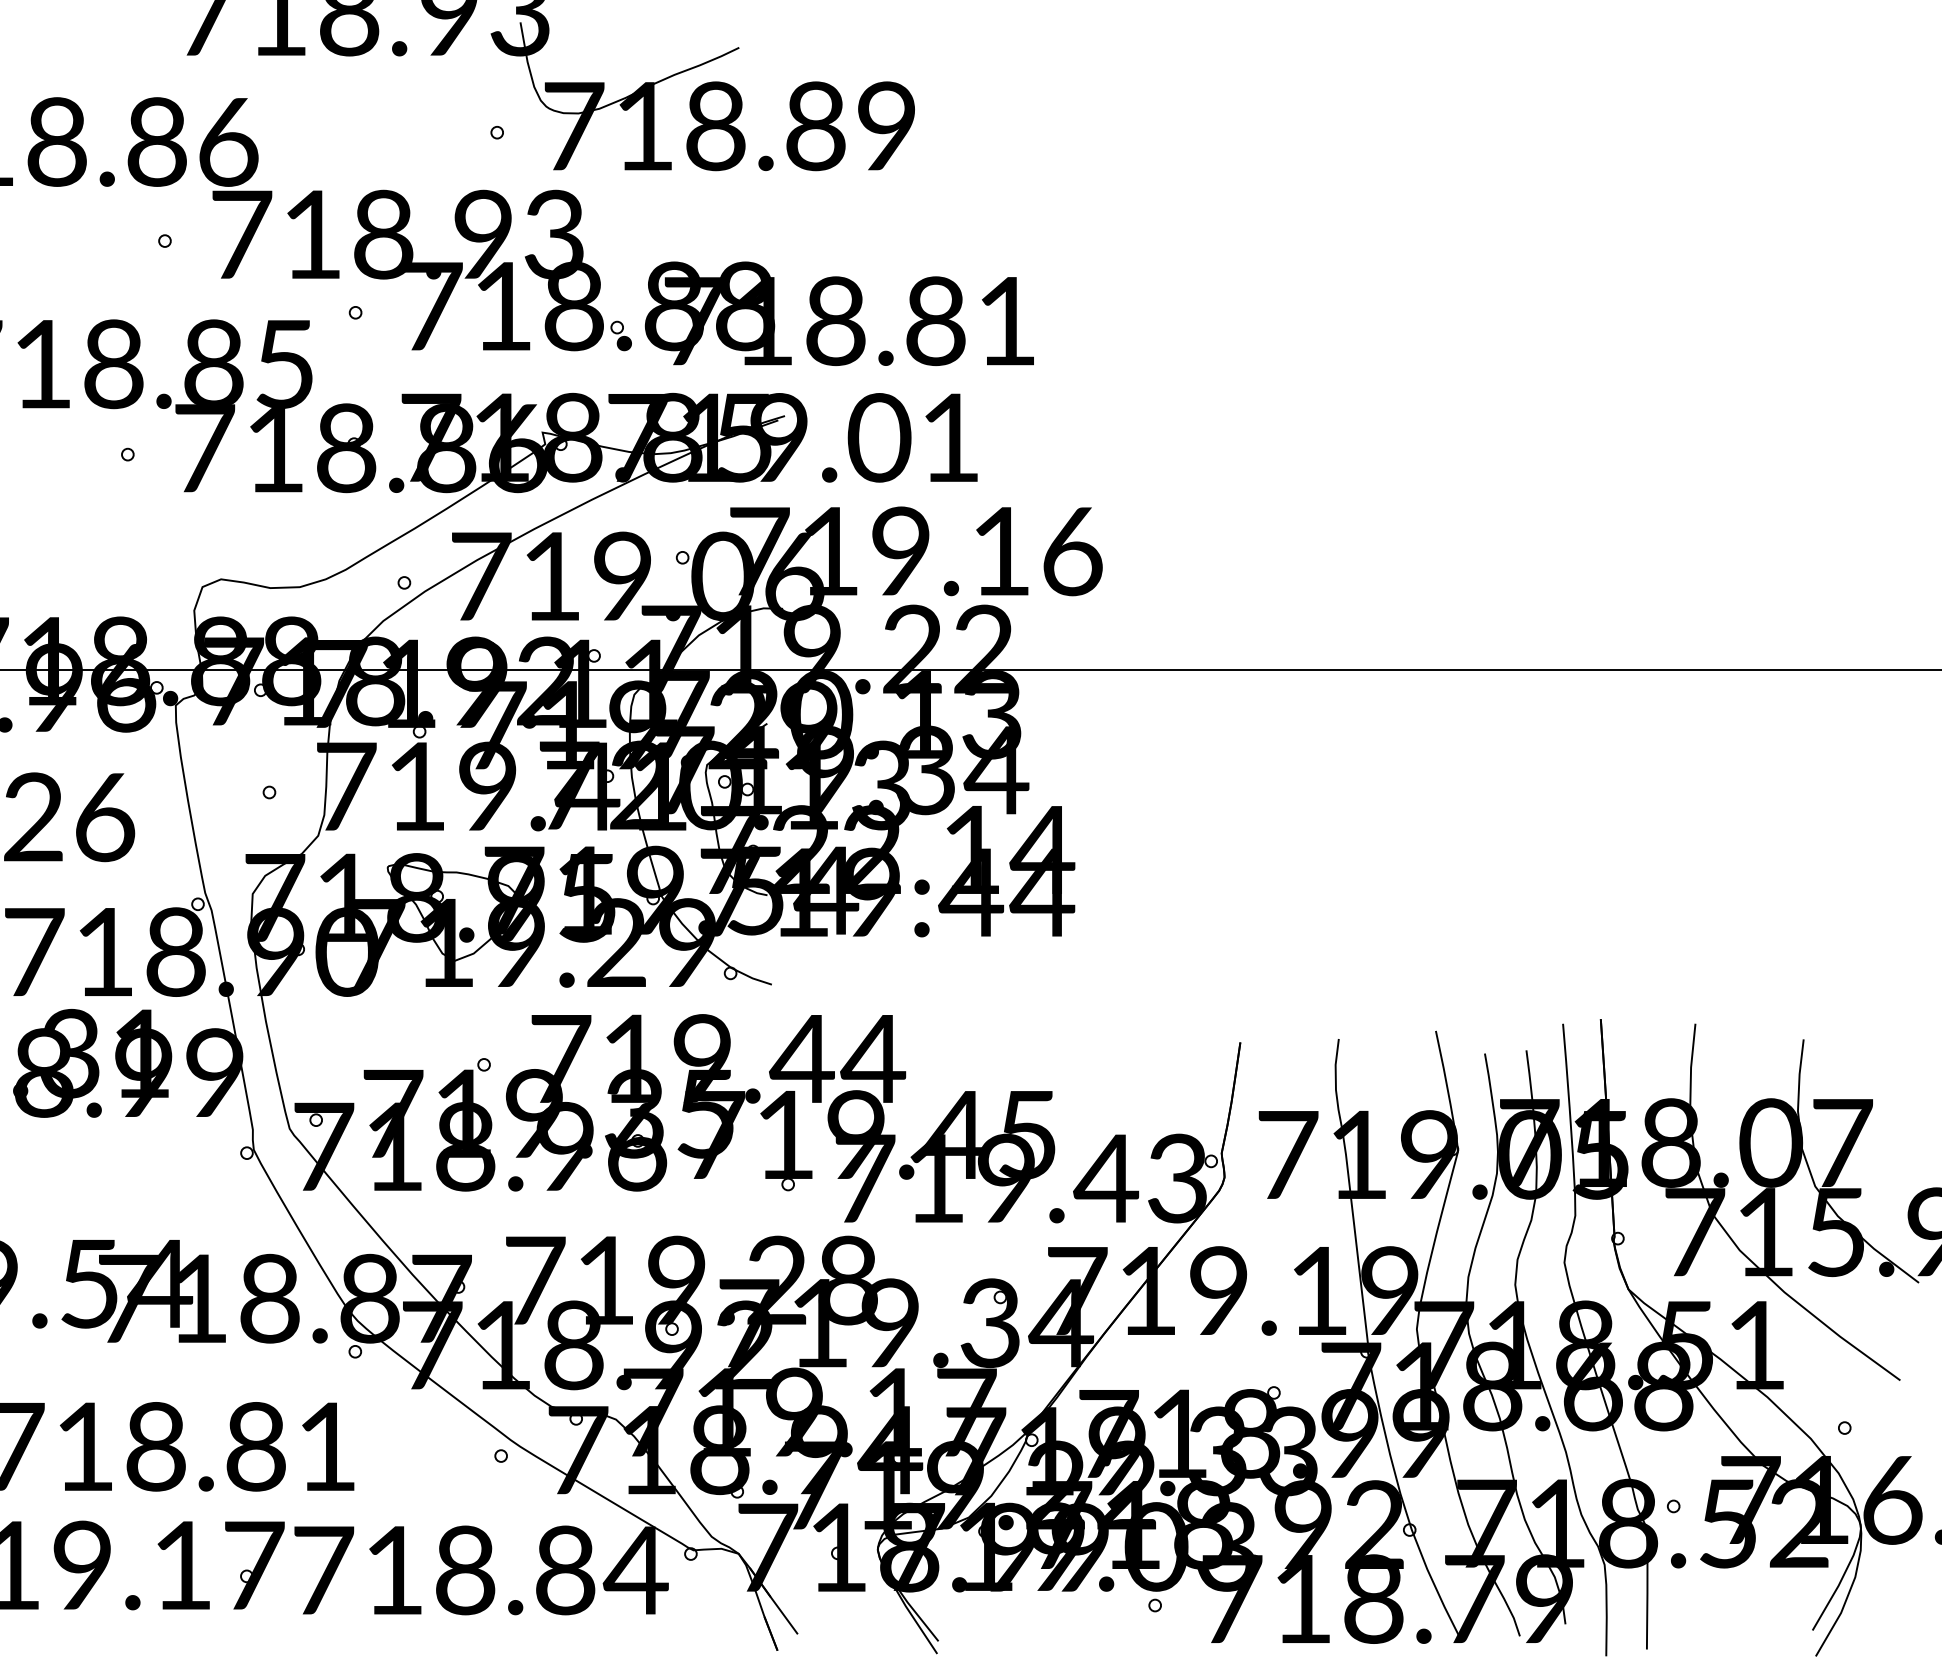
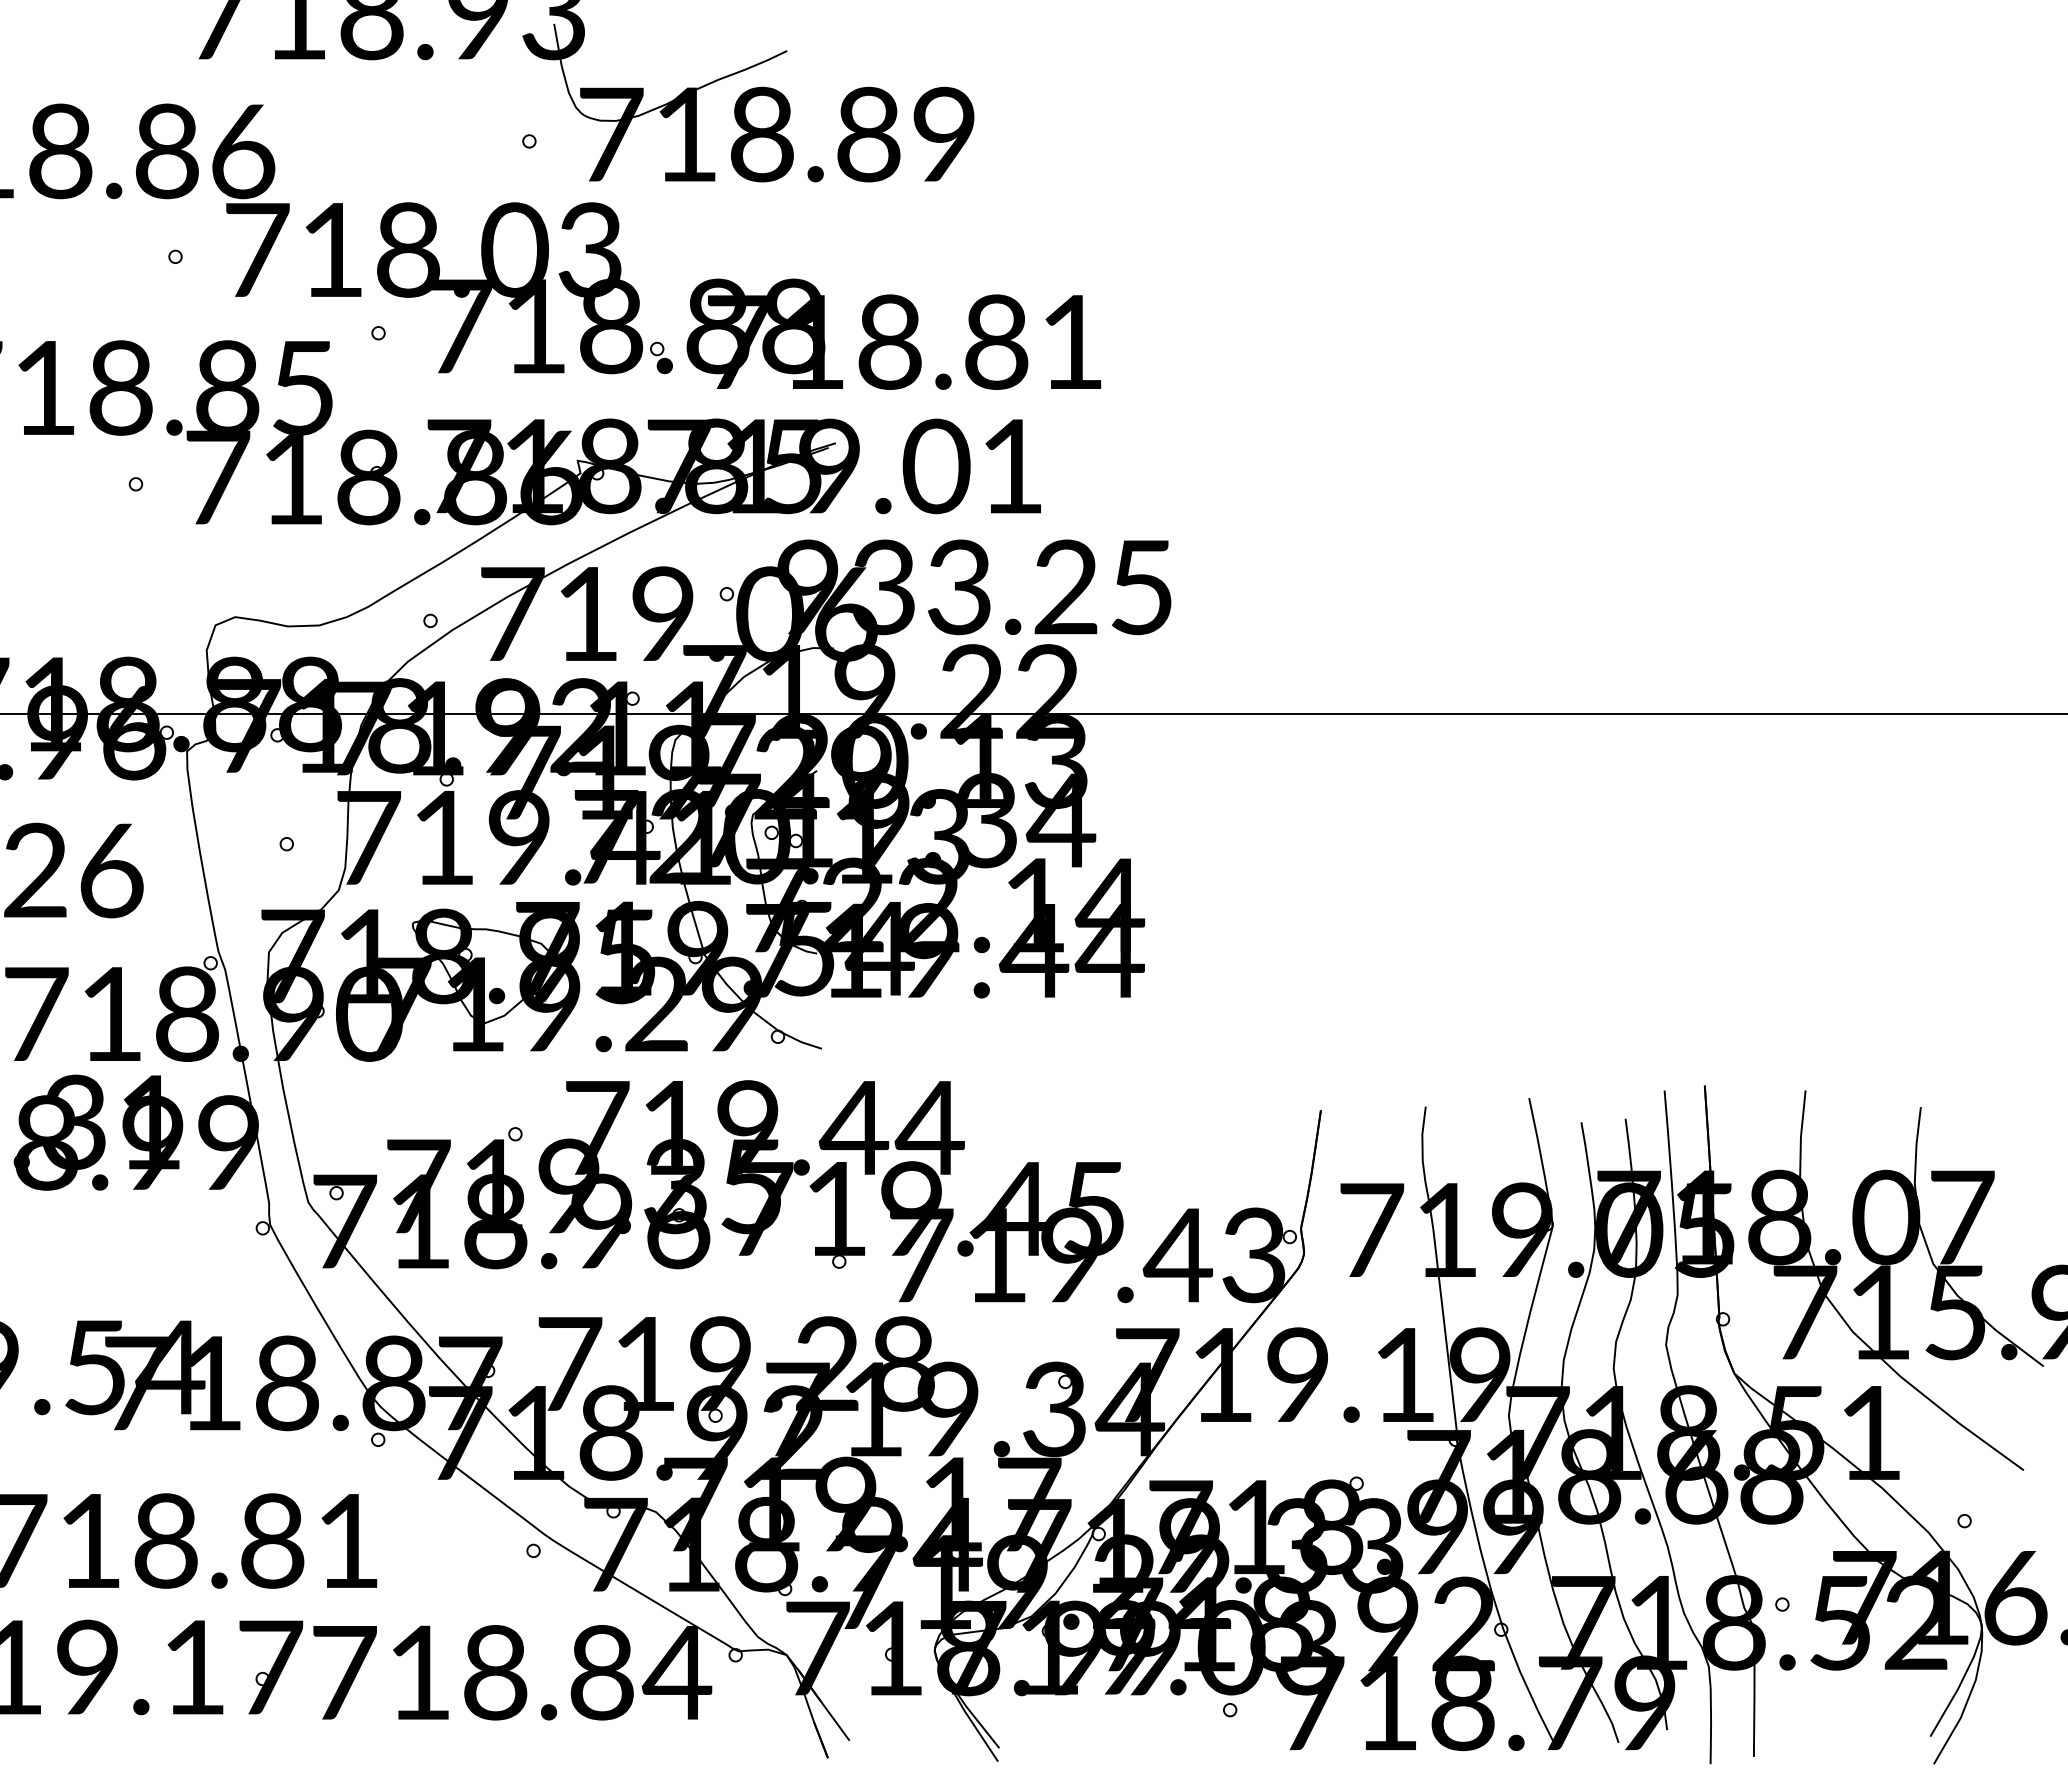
text: (483, 235) -> (514, 250), 718.93 -> 718.03
text: (916, 551) -> (975, 587), 719.16 -> 933.25

